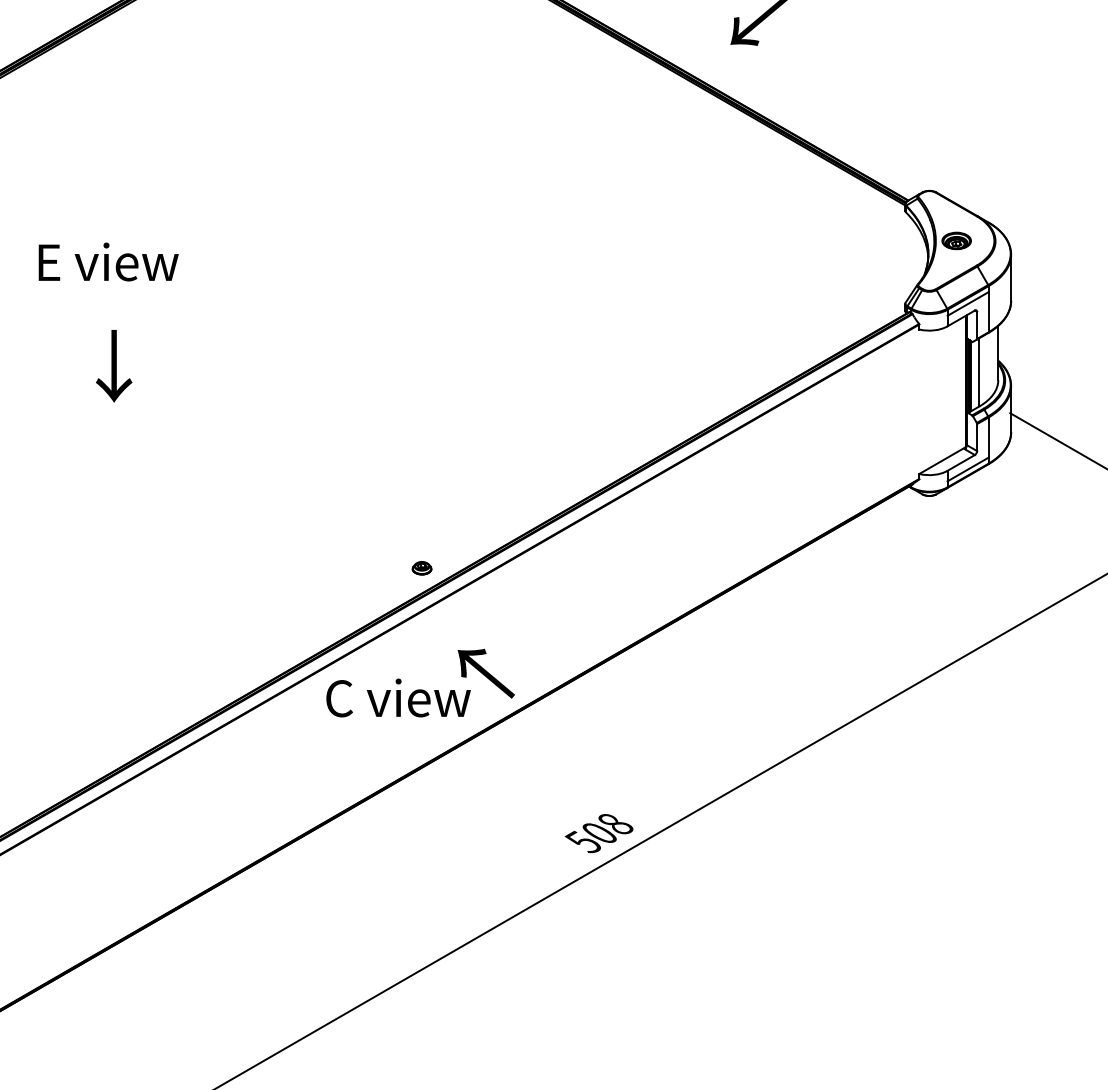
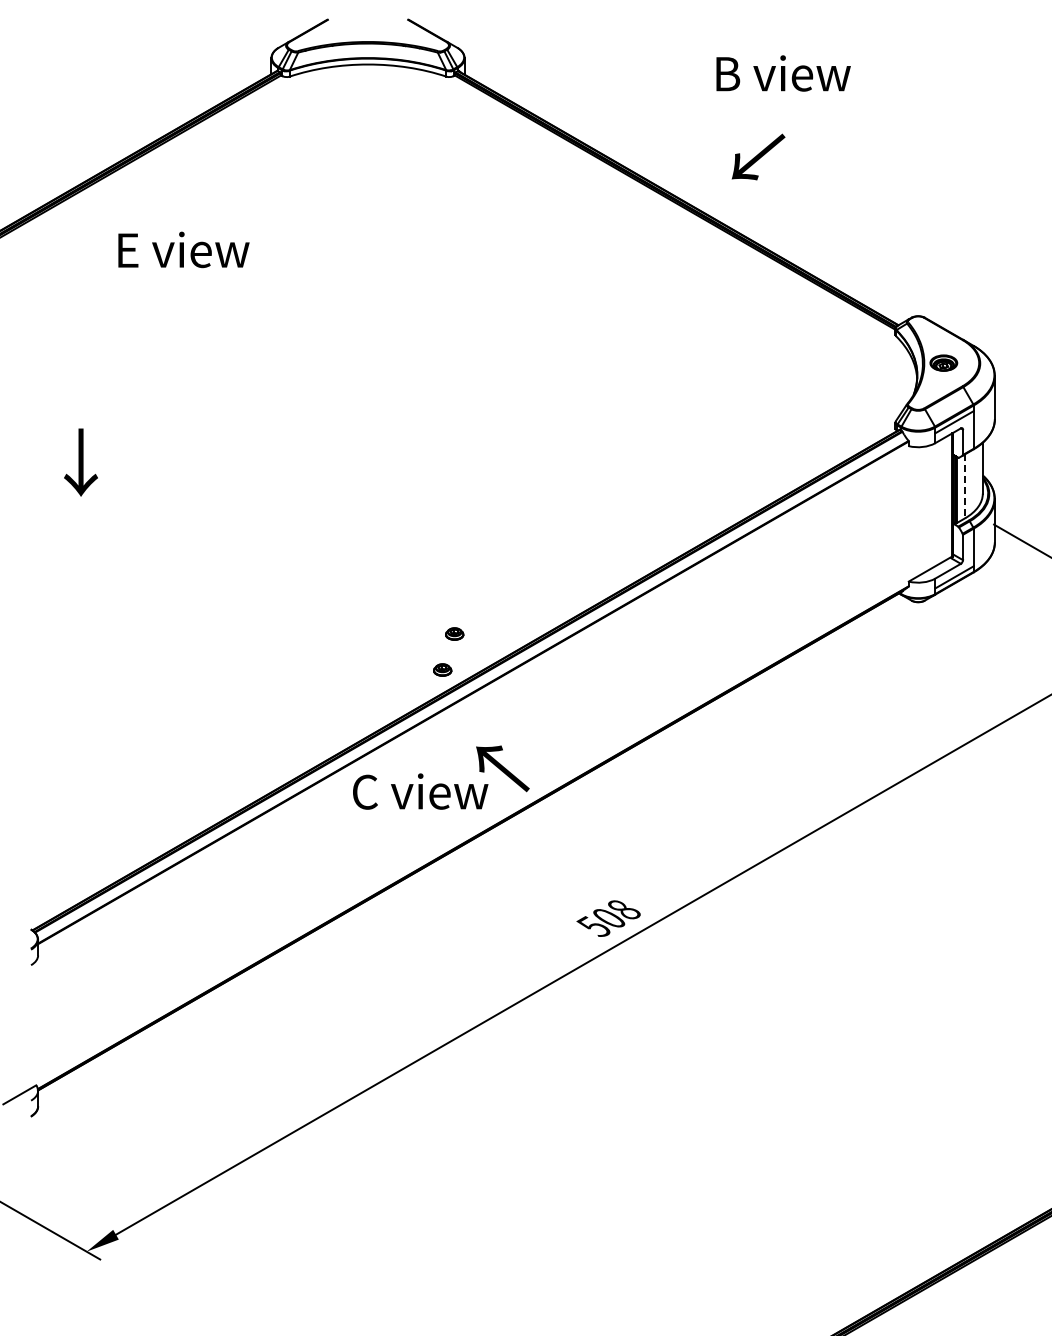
text: (108, 261) -> (183, 249), moved
text: (113, 366) -> (80, 462), moved
line: (979, 372) -> (965, 486), solid -> dashed
part: (434, 529) -> (454, 633), added

